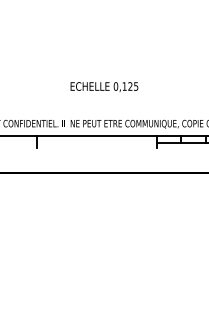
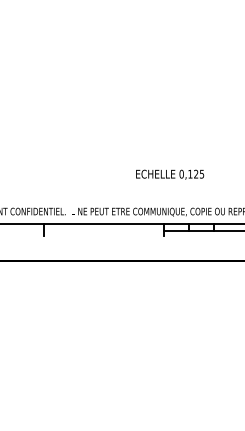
text: (104, 86) -> (170, 174), moved

